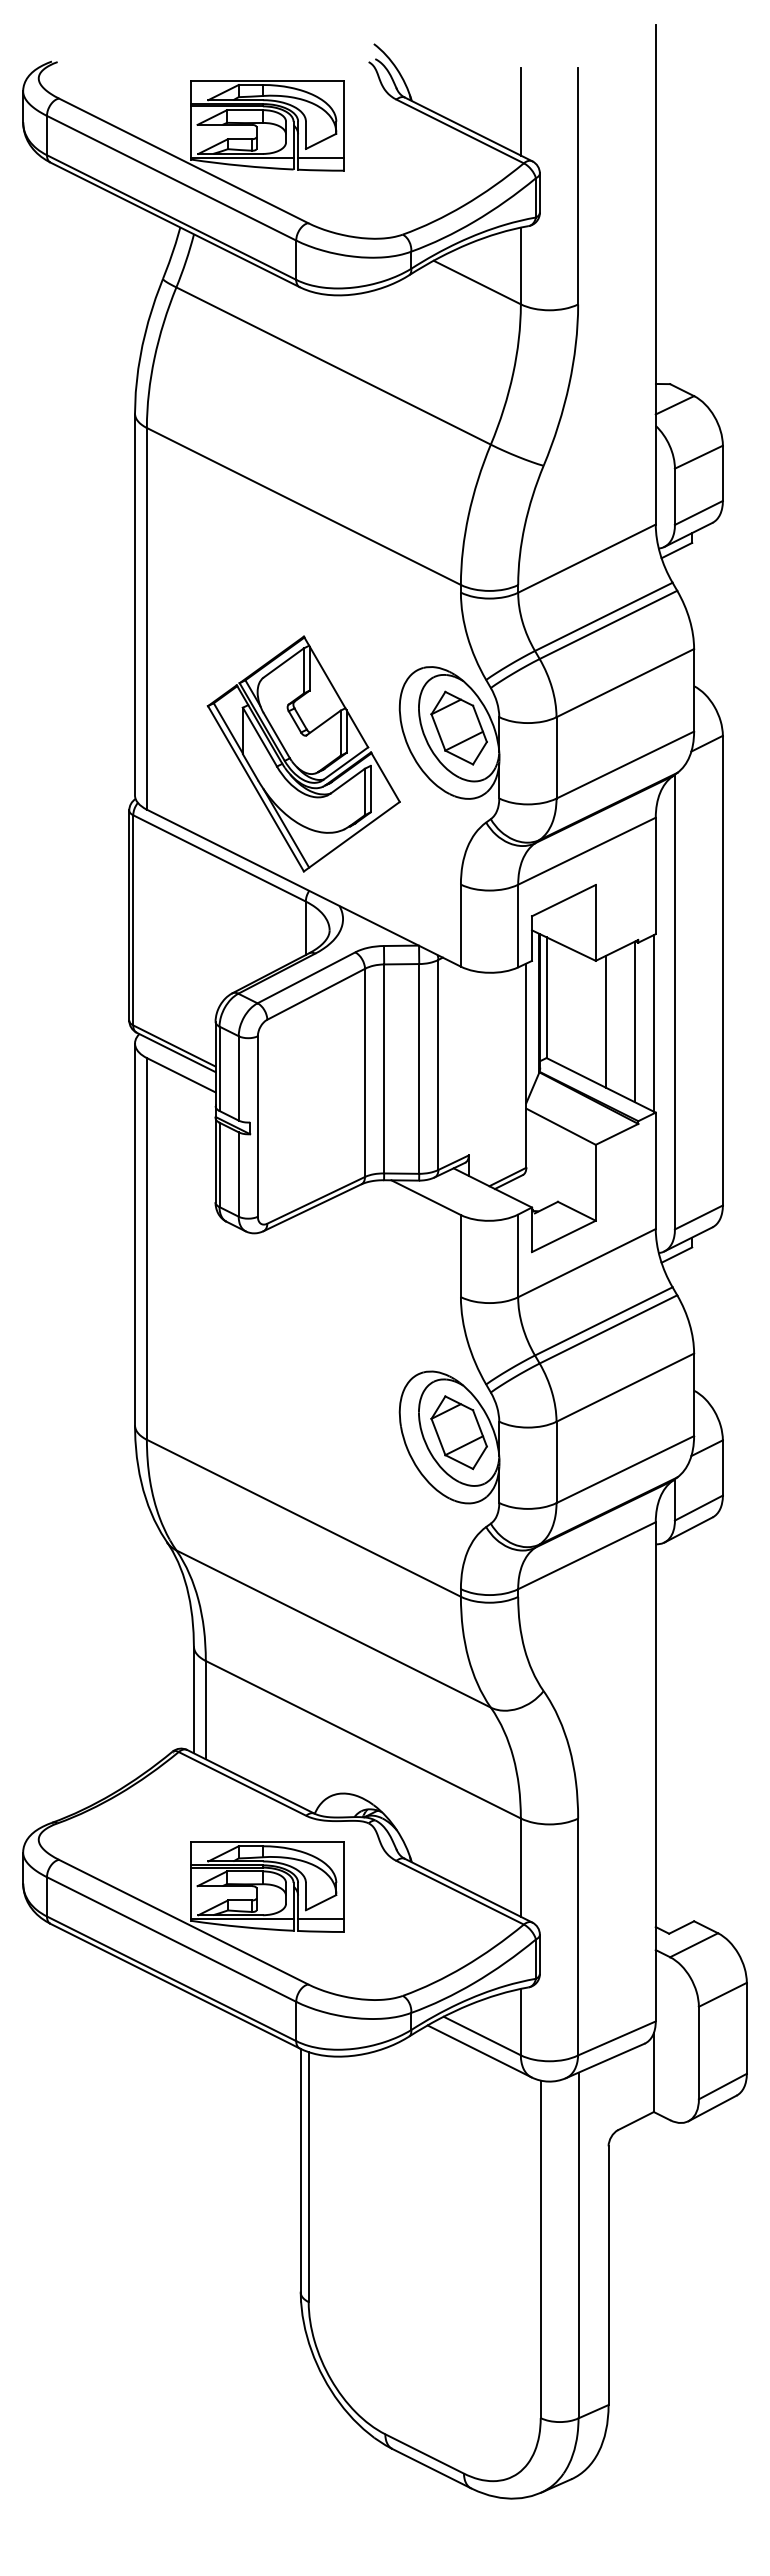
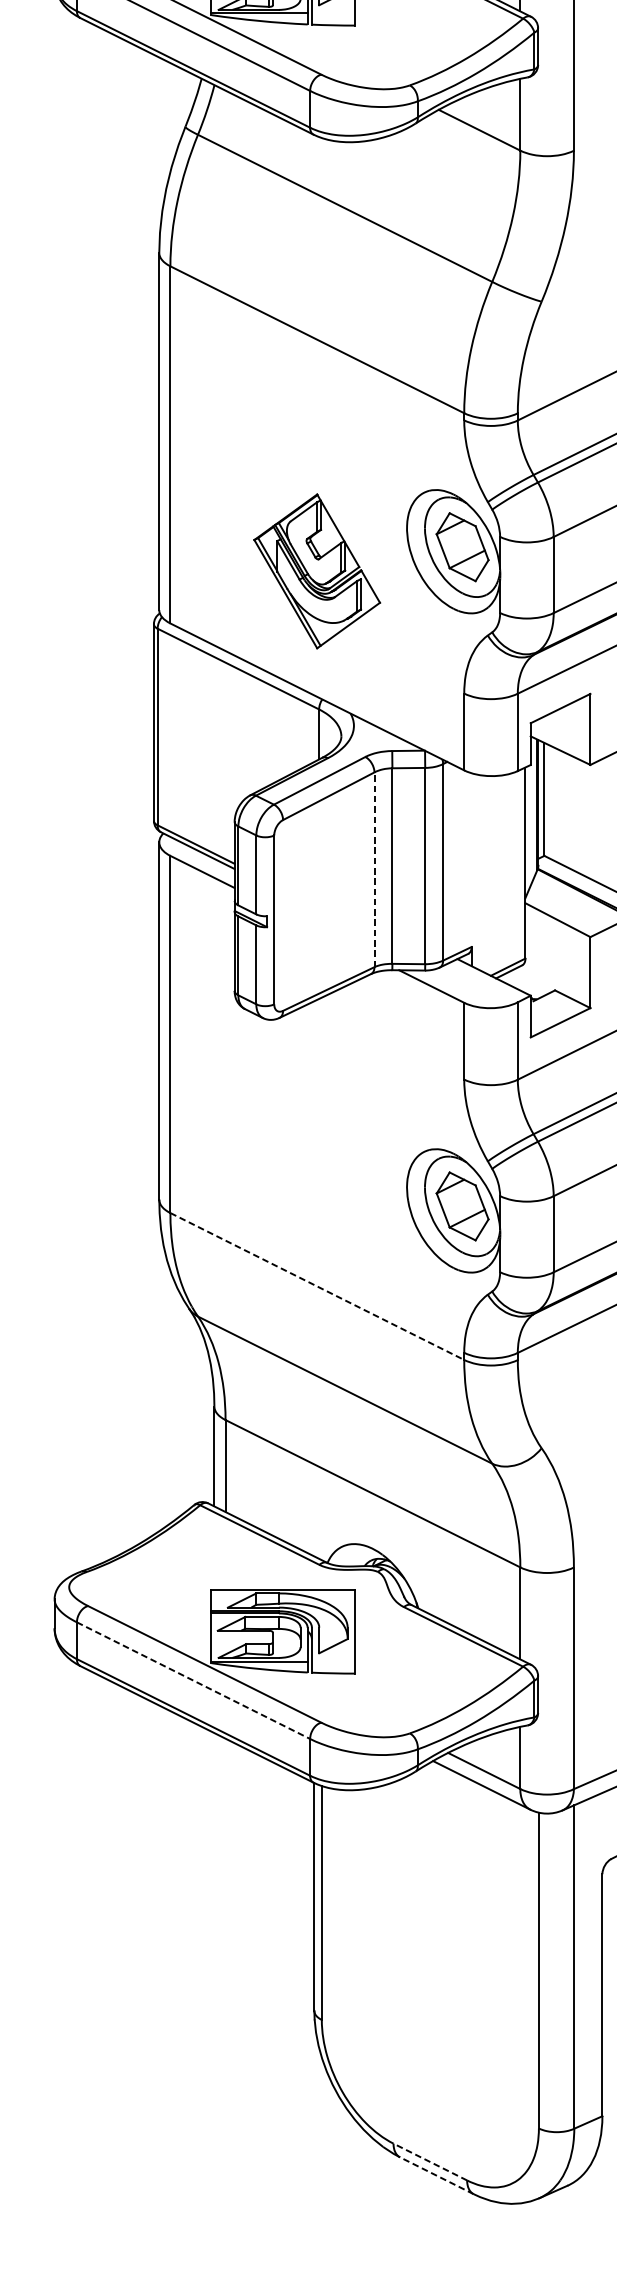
line: (321, 157) -> (333, 13), removed
part: (303, 753) -> (316, 570), size x0.7
line: (605, 1021) -> (599, 821), removed
line: (365, 1072) -> (374, 869), solid -> dashed
line: (303, 1518) -> (316, 1286), solid -> dashed
line: (321, 1919) -> (333, 1661), removed
line: (172, 1939) -> (194, 1680), solid -> dashed
line: (424, 2453) -> (430, 2161), solid -> dashed
line: (431, 2468) -> (436, 2175), solid -> dashed

